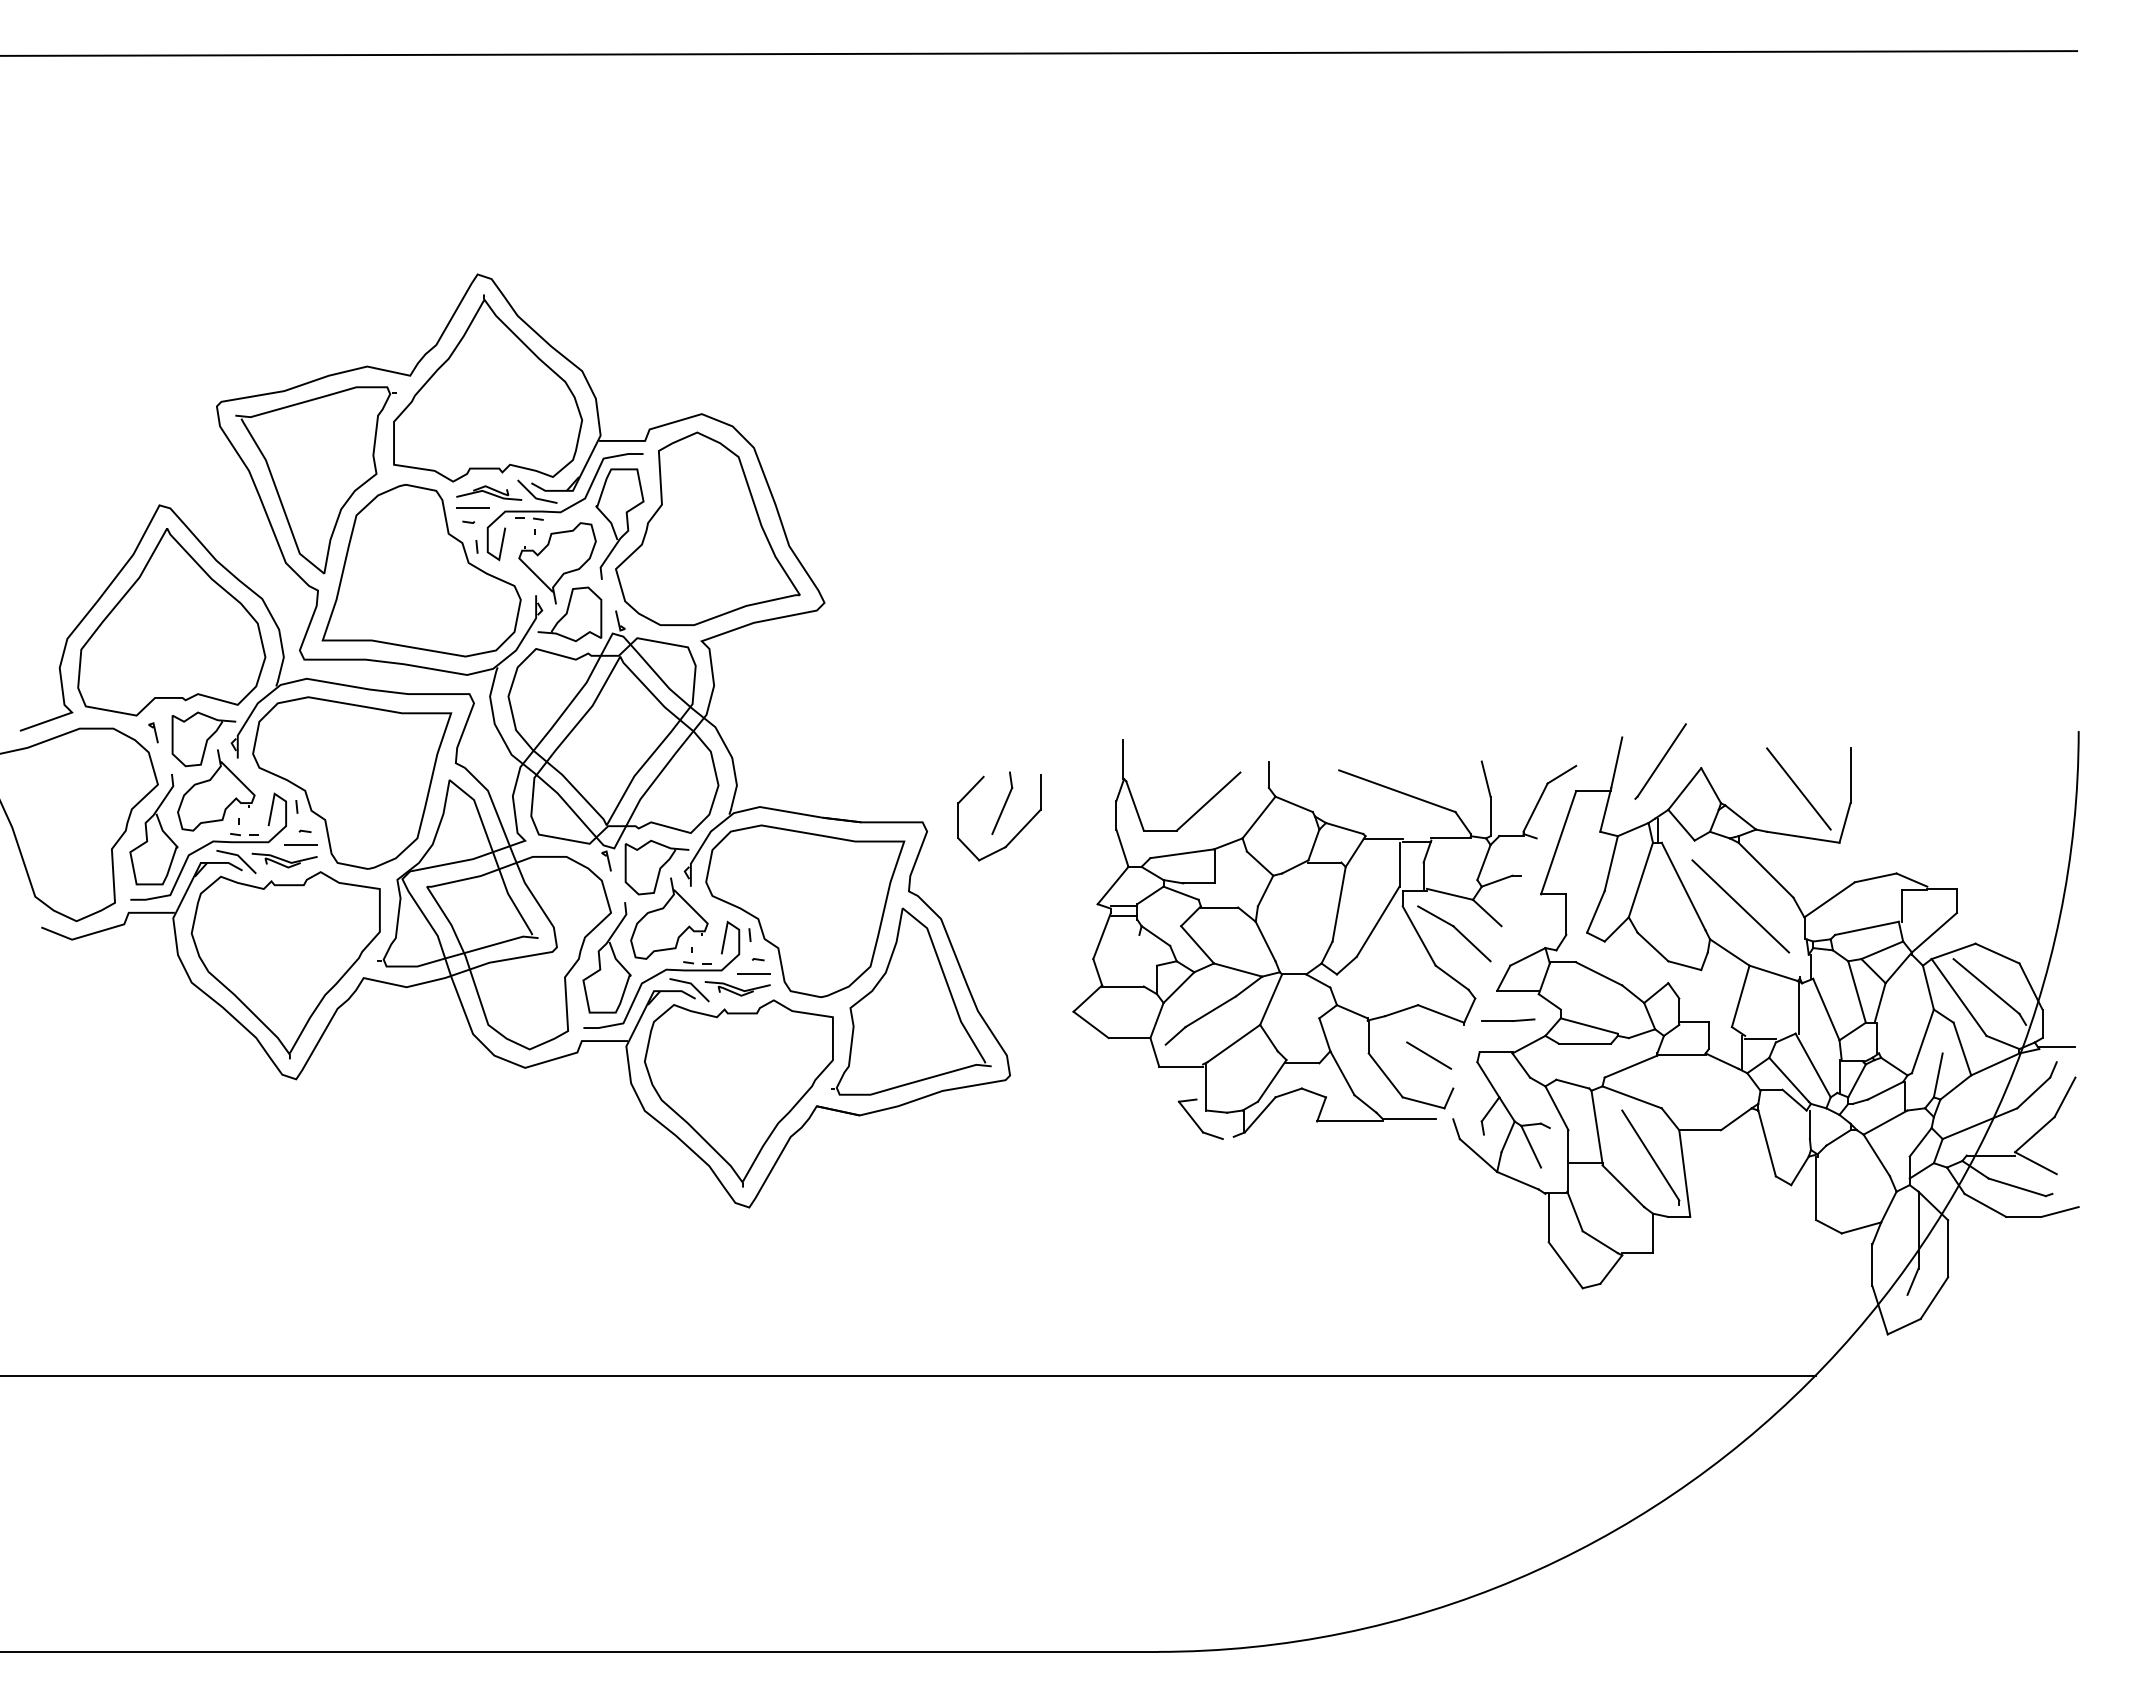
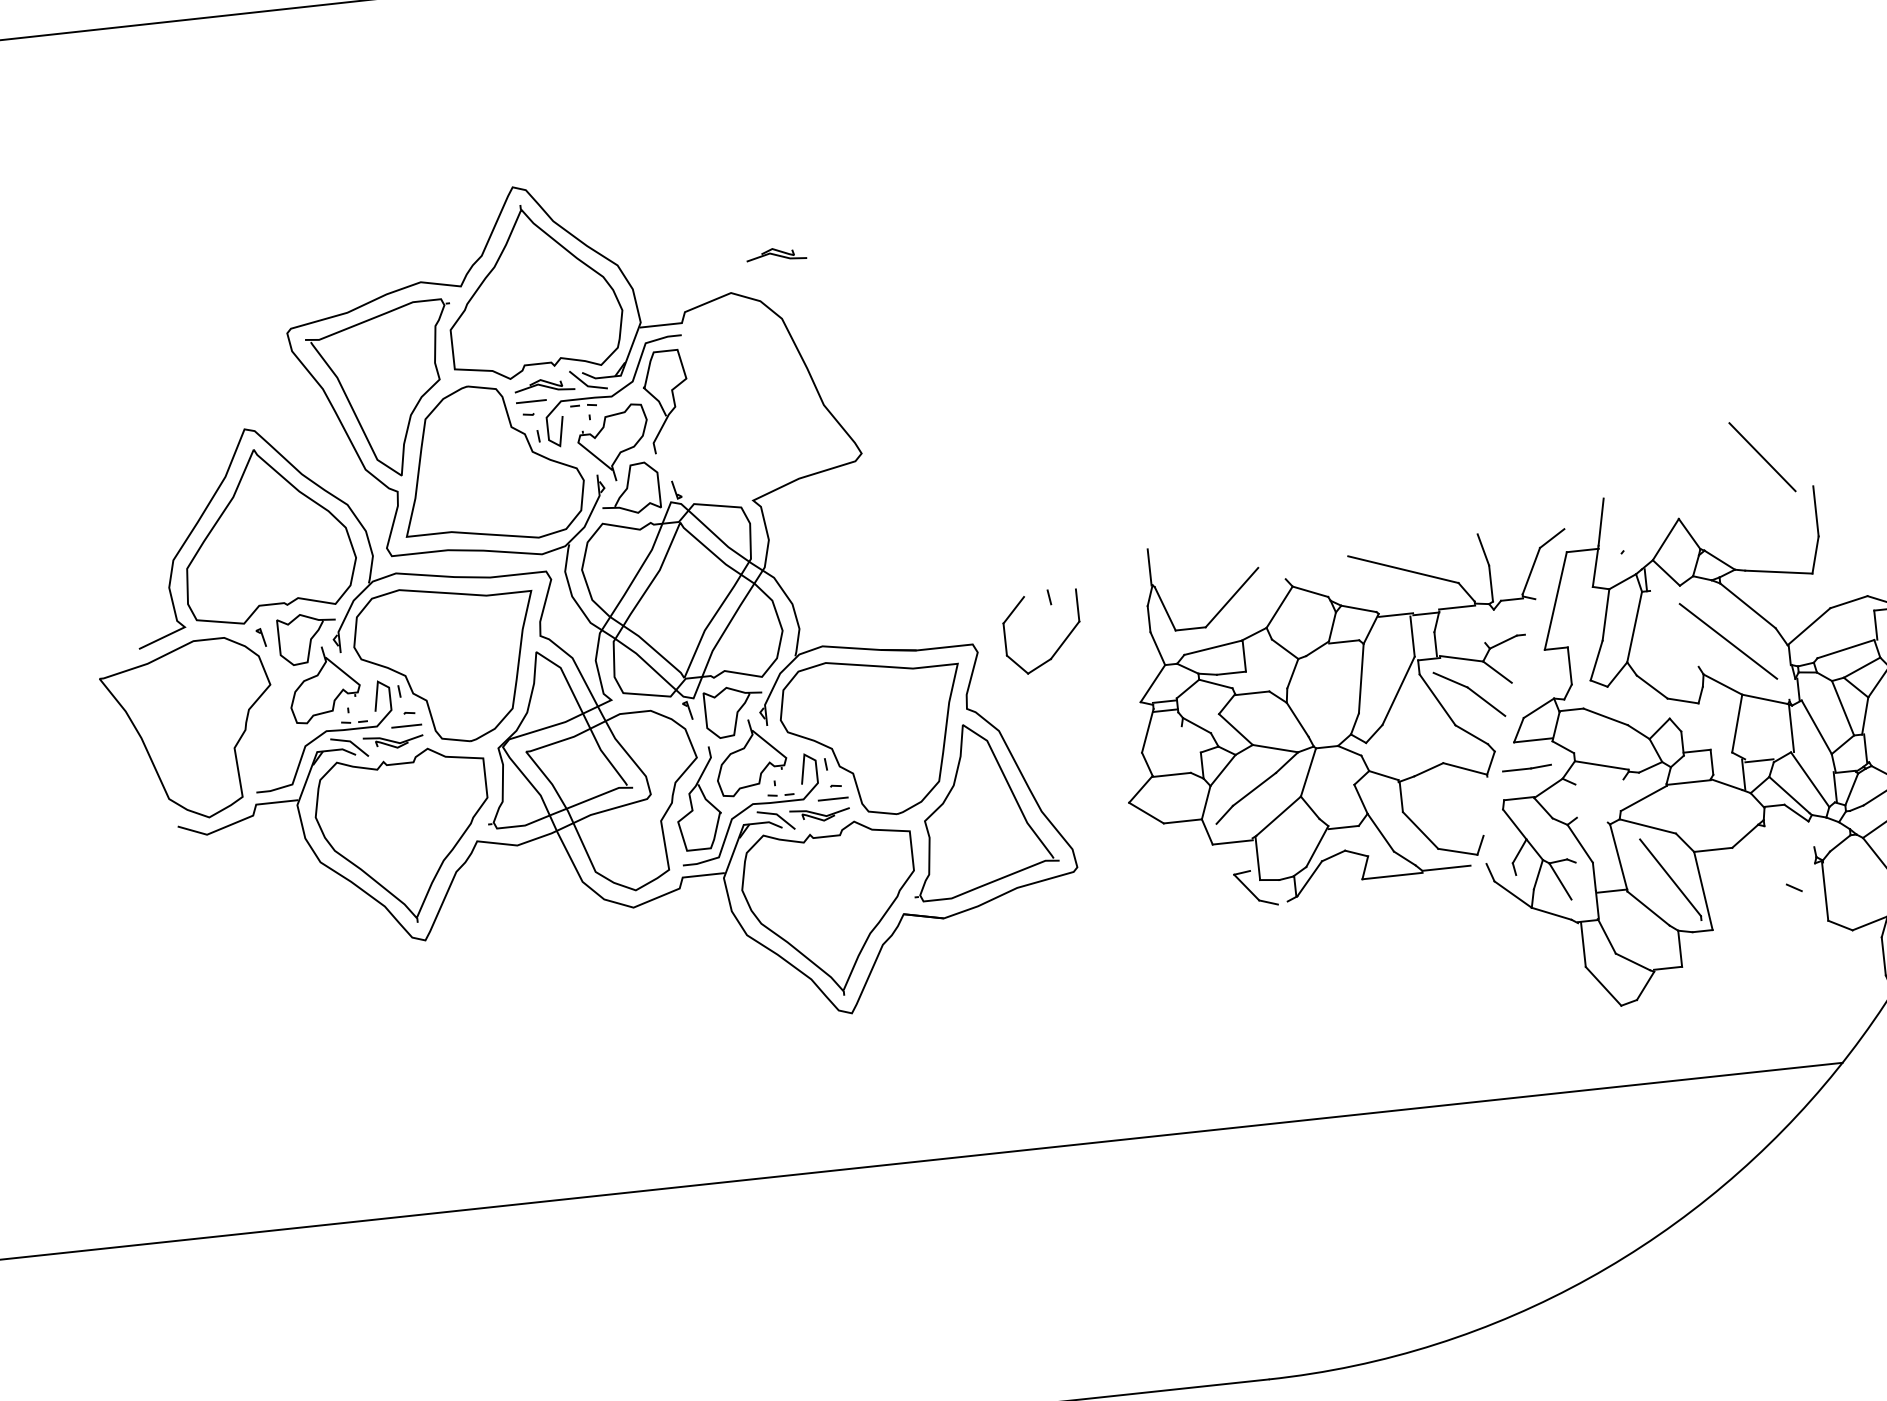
part: (755, 377) -> (776, 254), added
part: (707, 528) -> (747, 396), removed
line: (1661, 760) -> (1641, 515), removed
line: (1268, 774) -> (1284, 566), removed
line: (1798, 788) -> (1762, 456), moved
line: (1002, 810) -> (1044, 625), removed
curve: (147, 829) -> (265, 726), removed
line: (1483, 862) -> (1489, 626), removed
line: (1683, 886) -> (1674, 628), removed
line: (1584, 1043) -> (1599, 781), removed
line: (1429, 1055) -> (1458, 808), removed
line: (1572, 1083) -> (1592, 819), removed
line: (1809, 1124) -> (1812, 833), removed
line: (1766, 1143) -> (1775, 855), removed
line: (1799, 1170) -> (1807, 876), removed

